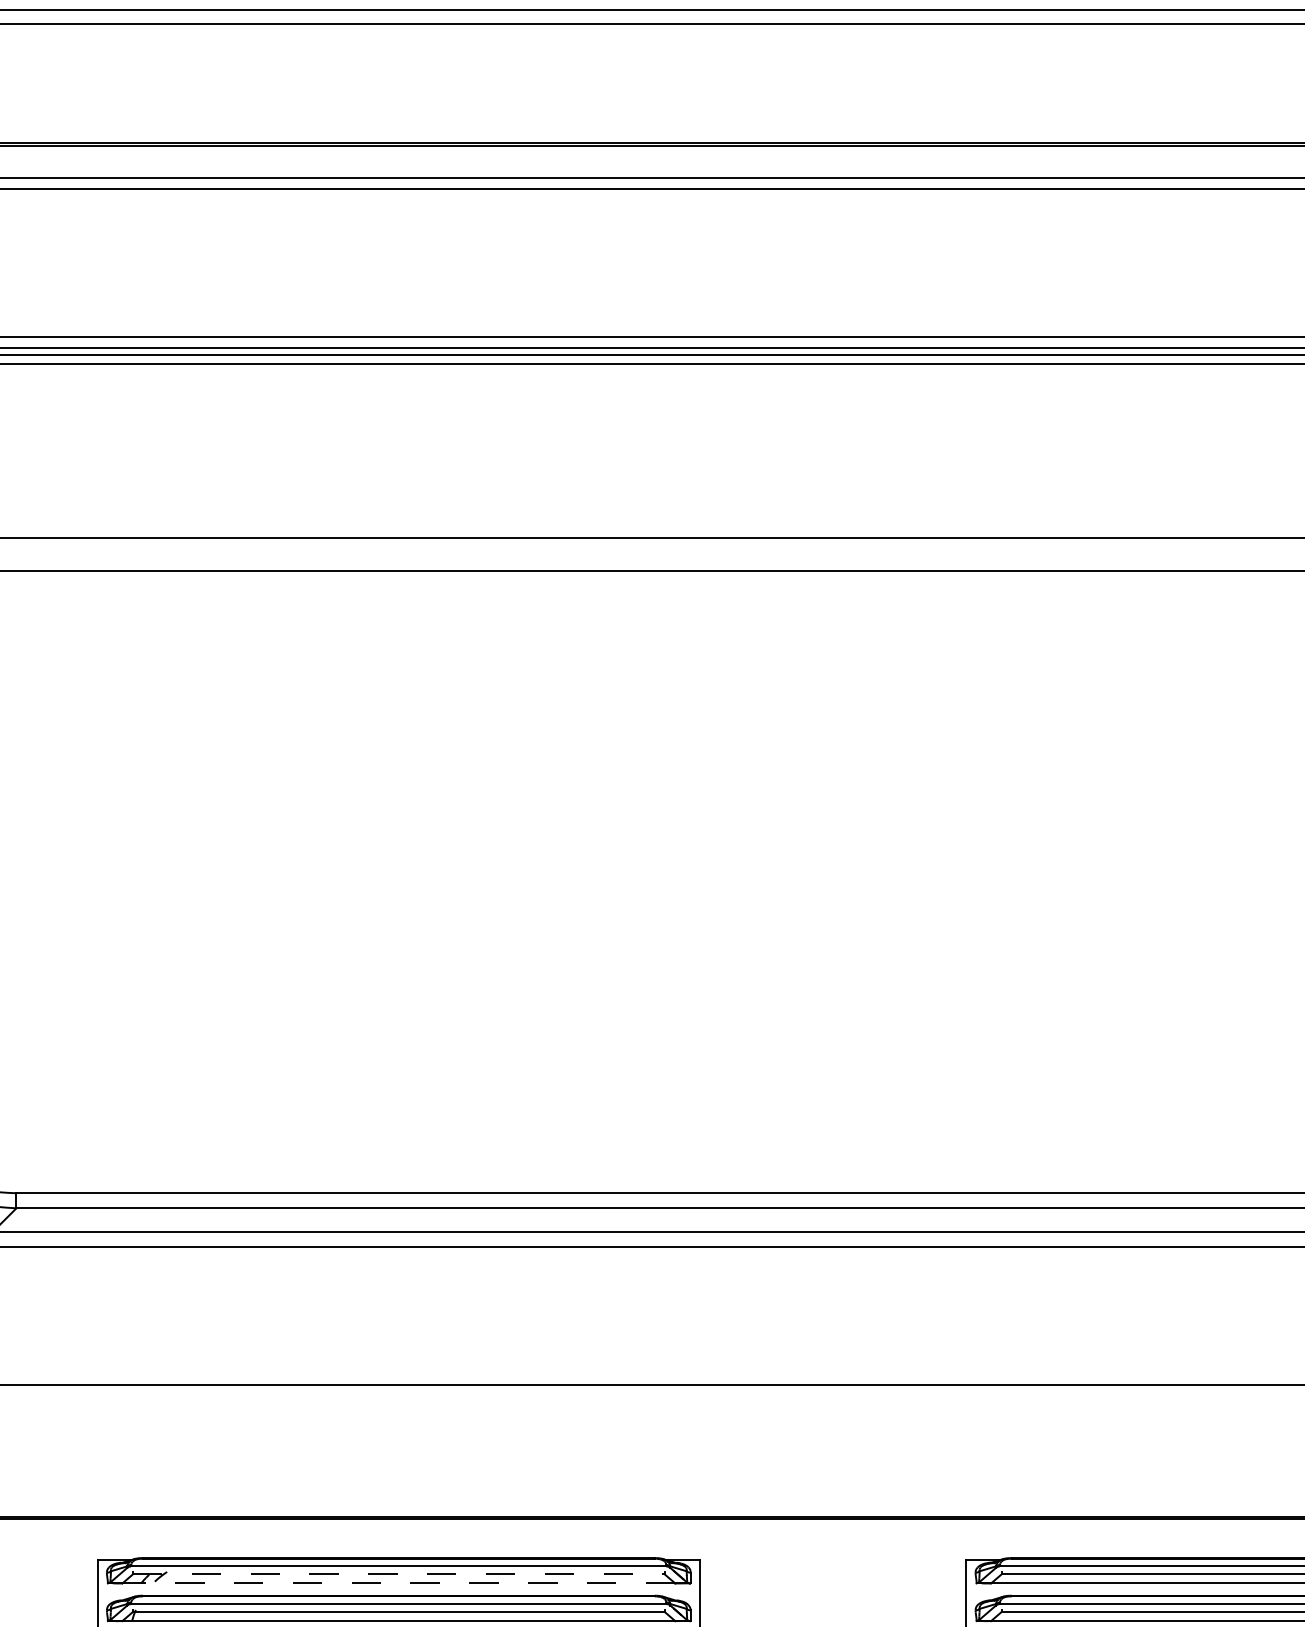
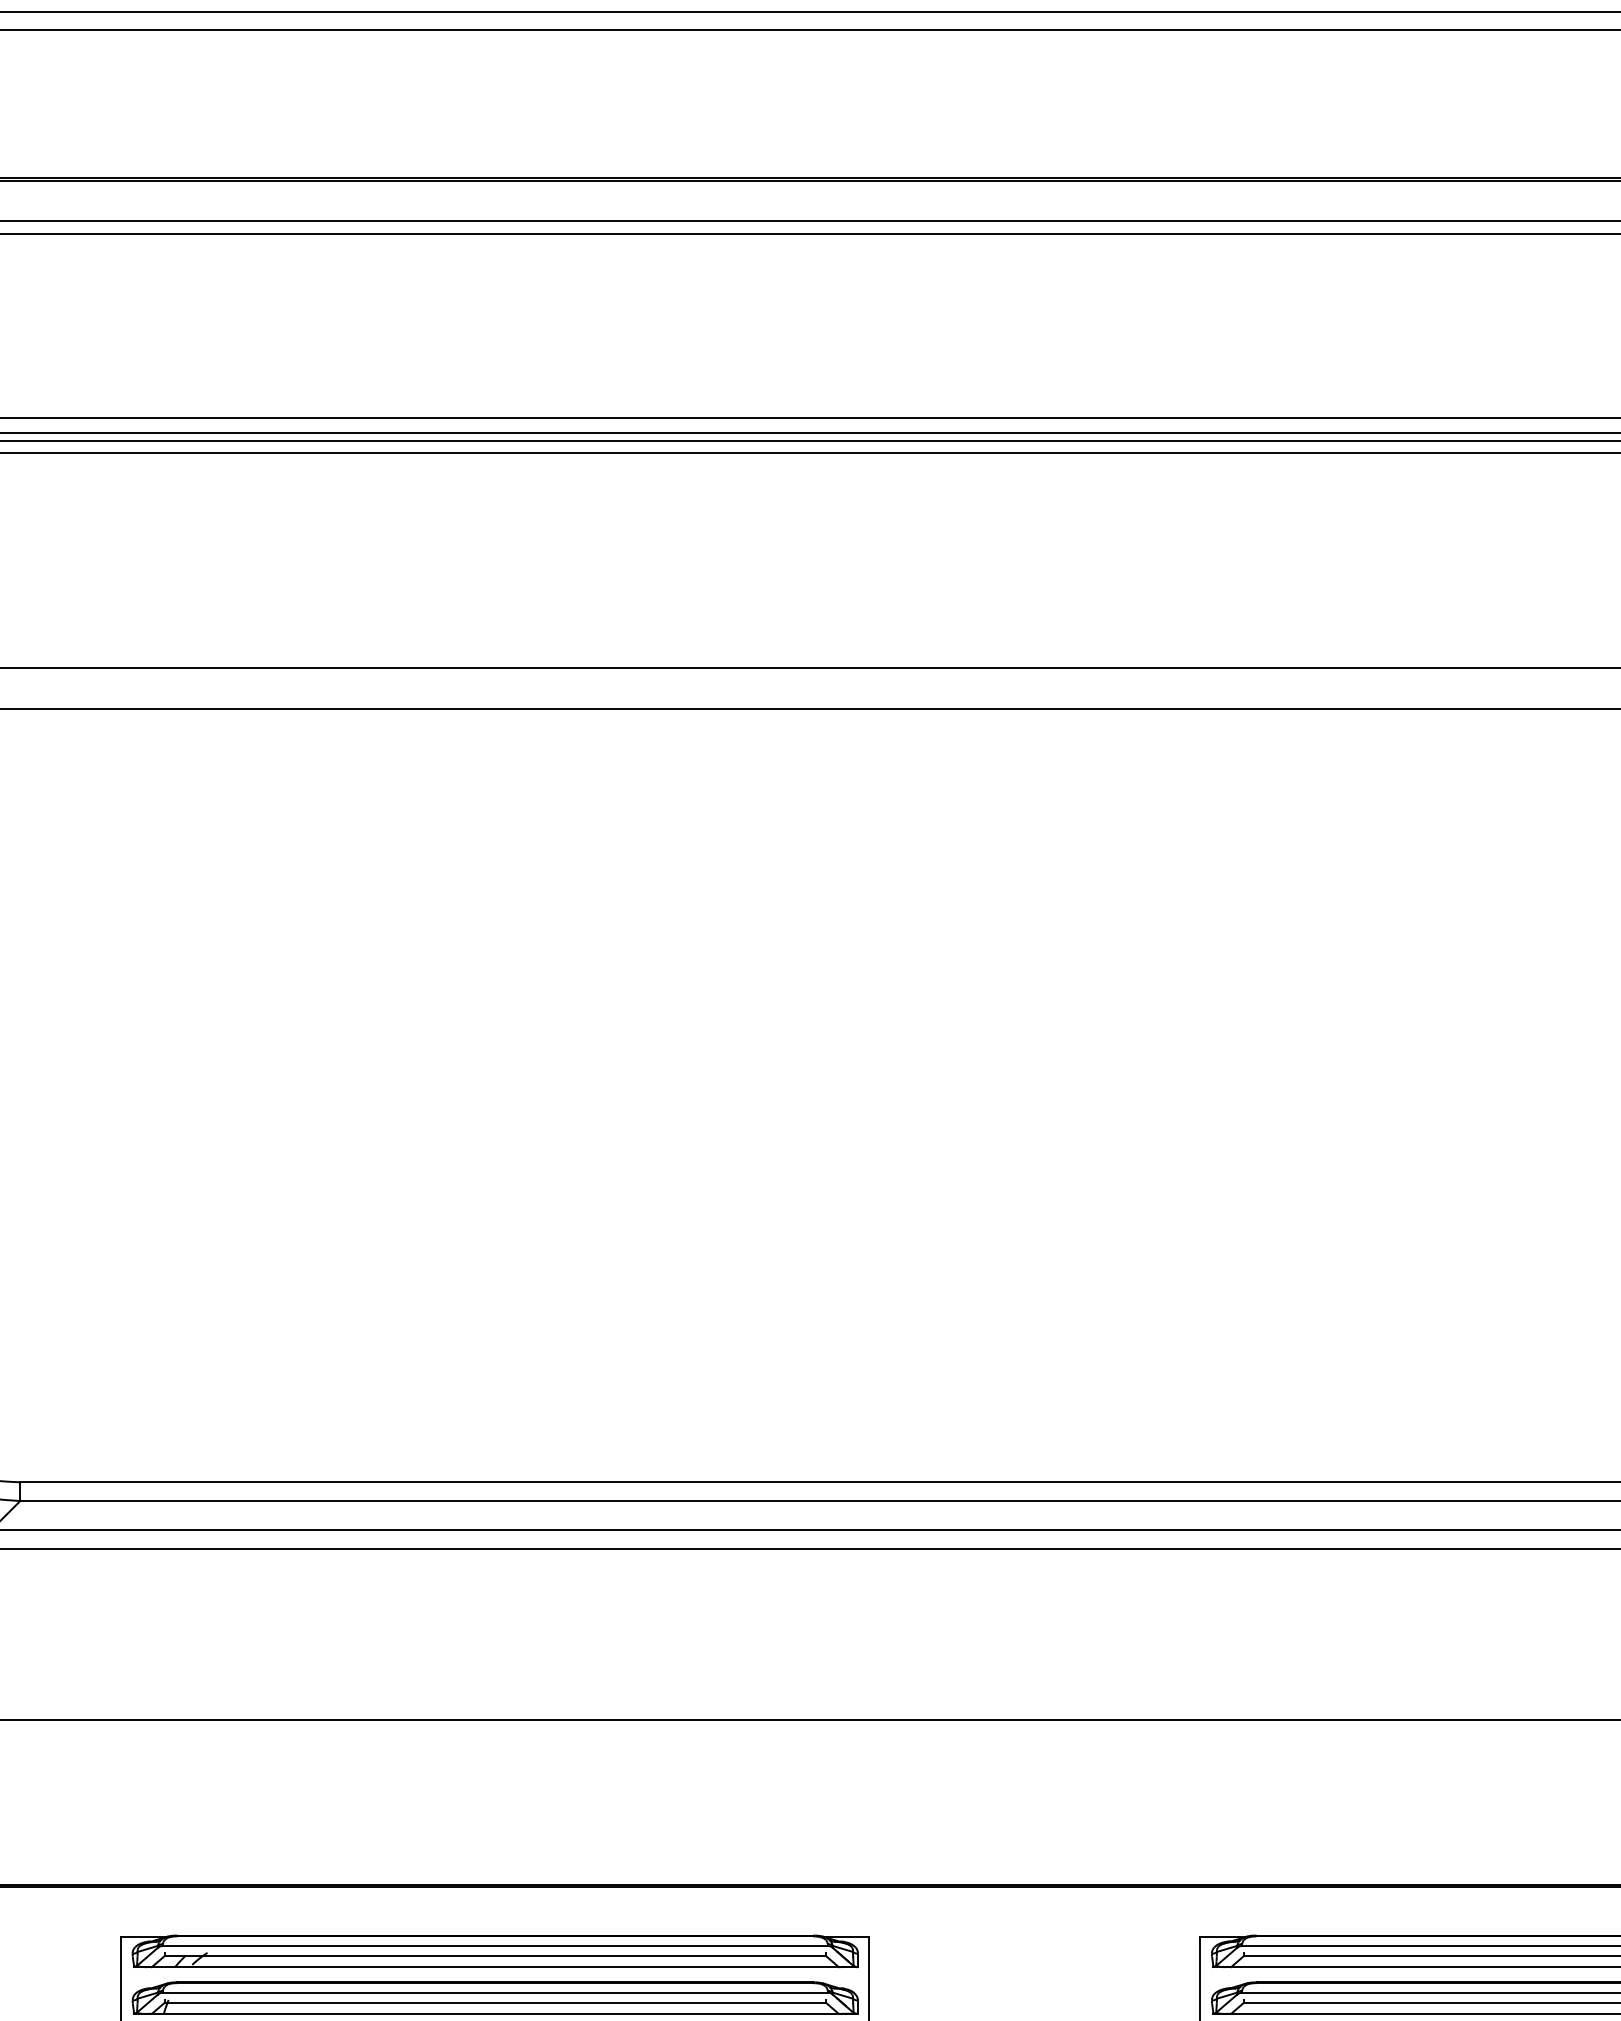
line: (398, 1574) -> (495, 1955), dashed -> solid
line: (398, 1583) -> (494, 1967), dashed -> solid

